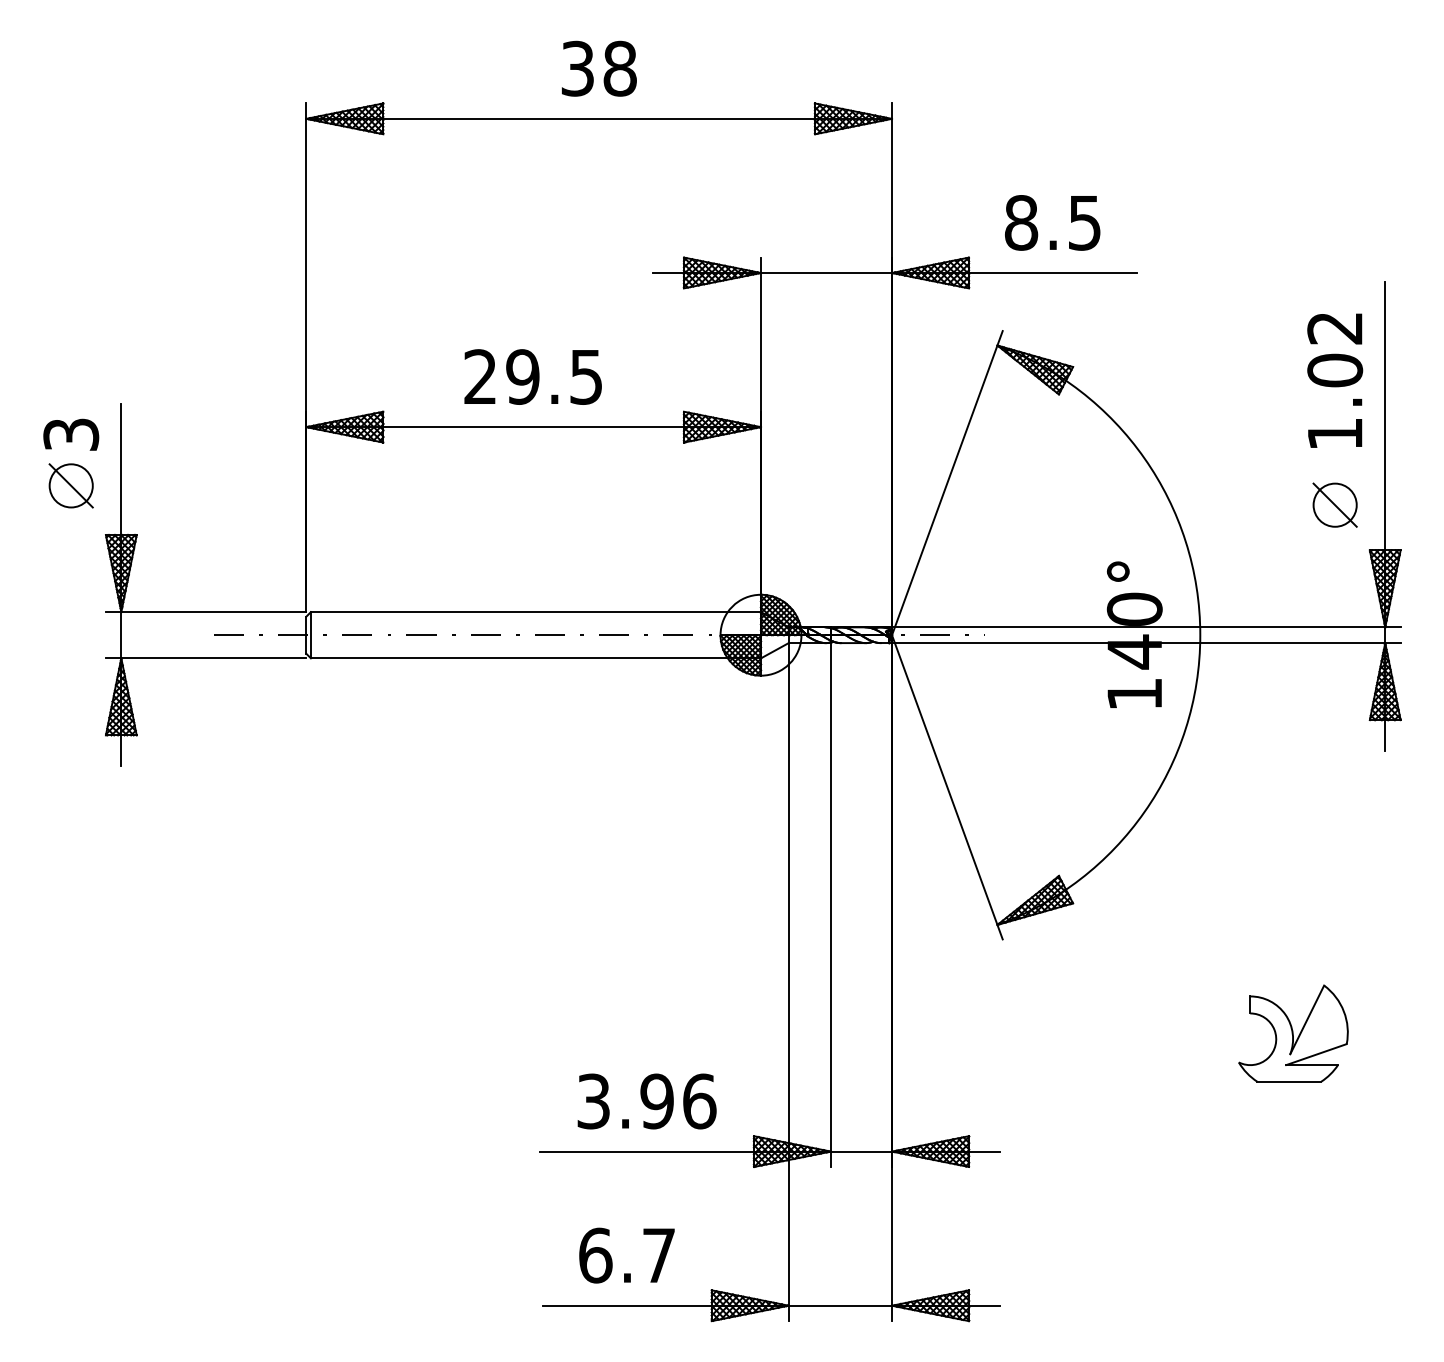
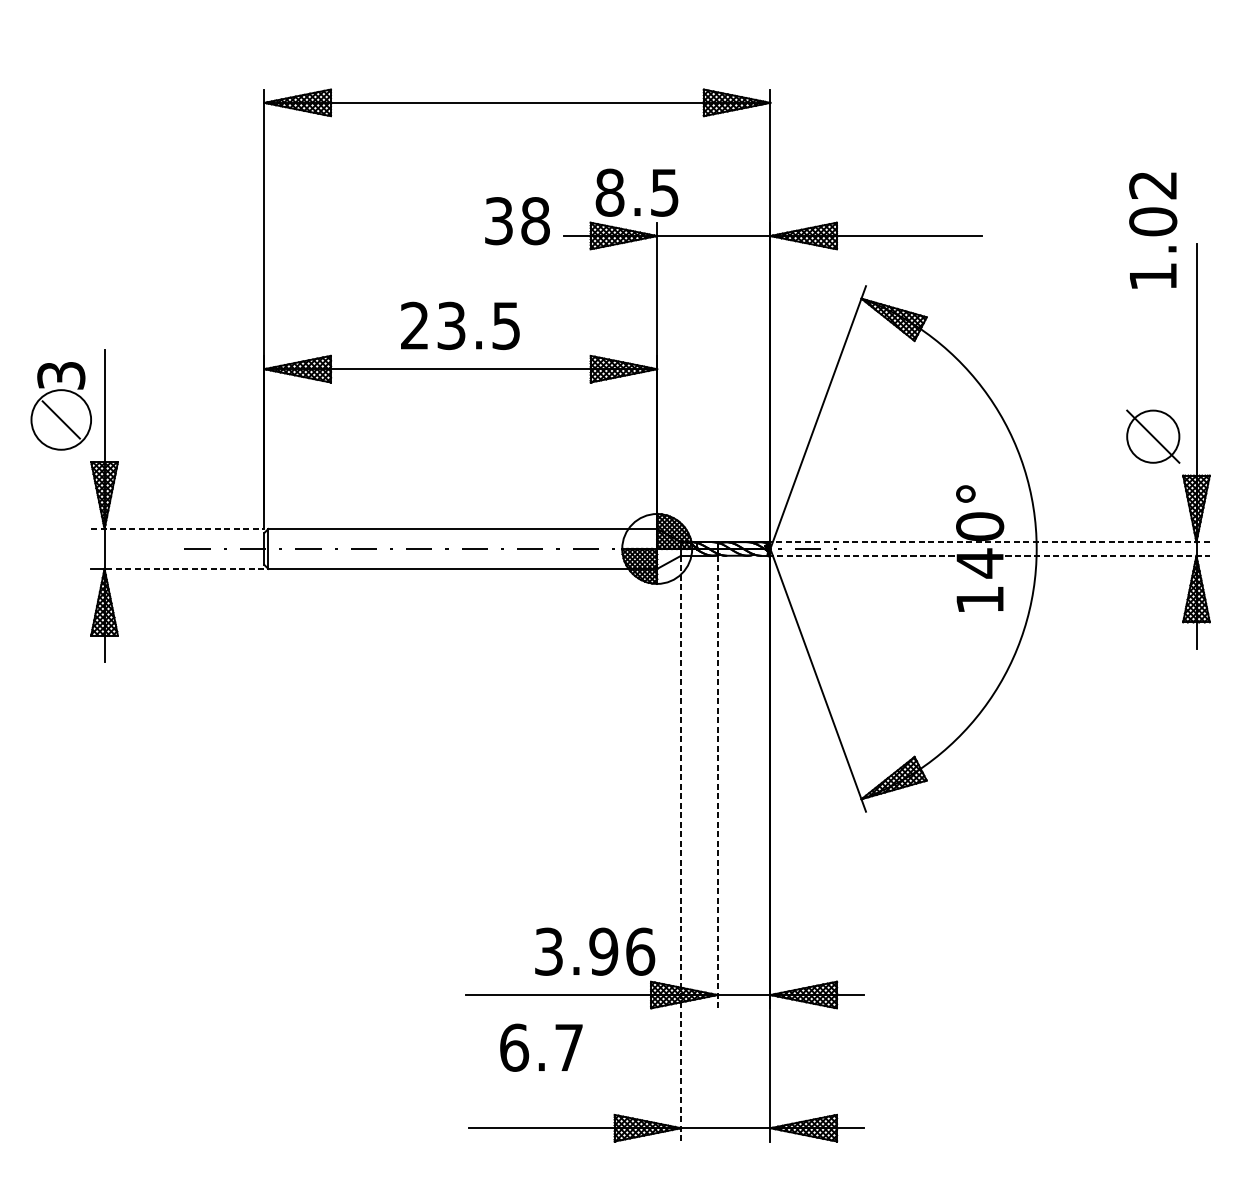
text: (599, 68) -> (517, 220), moved
text: (1052, 222) -> (636, 192), moved
text: (522, 376) -> (451, 325), 29.5 -> 23.5
text: (1335, 380) -> (1153, 230), moved
circle: (70, 485) -> (60, 419), size x1.6
part: (1334, 504) -> (1152, 436), size x1.4
line: (206, 612) -> (178, 529), solid -> dashed
line: (1144, 627) -> (988, 542), solid -> dashed
line: (1144, 643) -> (988, 556), solid -> dashed
line: (213, 658) -> (184, 569), solid -> dashed
line: (830, 905) -> (717, 782), solid -> dashed
line: (788, 982) -> (680, 848), solid -> dashed
part: (1293, 1033) -> (1117, 893), removed
text: (646, 1101) -> (594, 951), moved
text: (626, 1255) -> (540, 1047), moved

